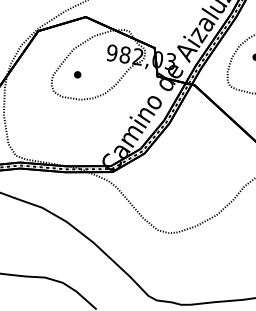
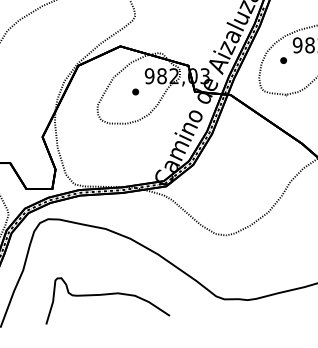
part: (77, 74) -> (135, 91), moved

